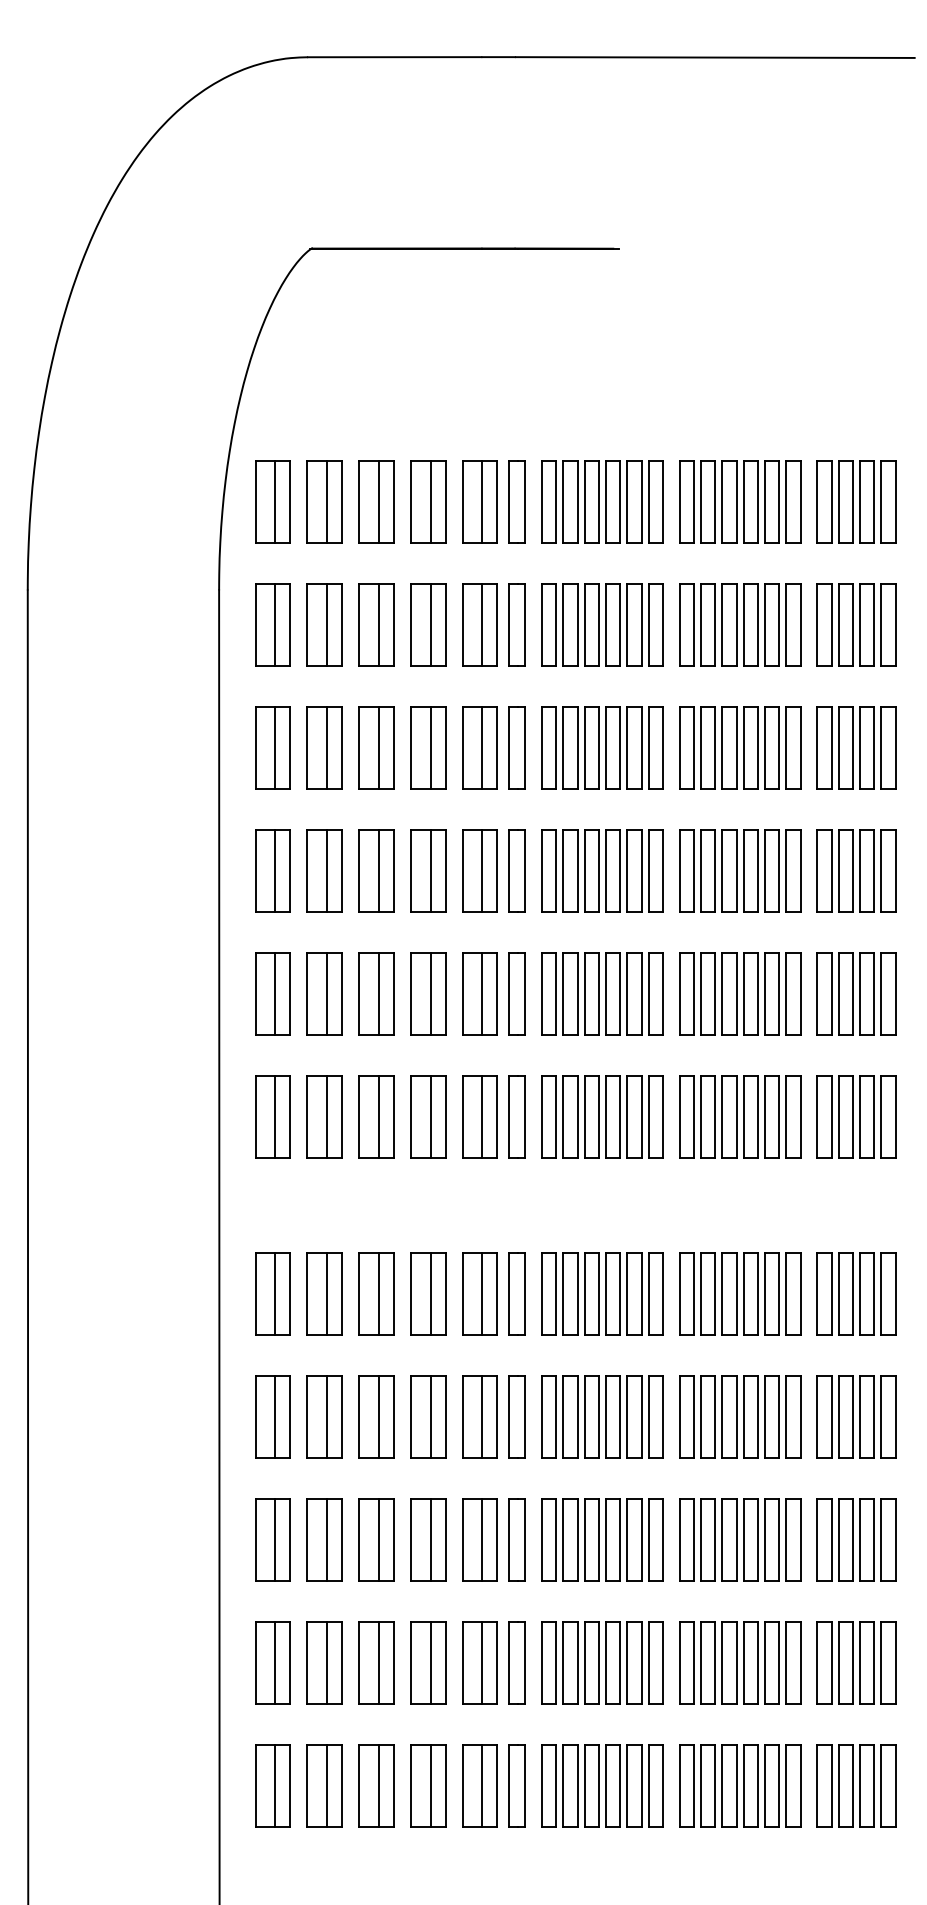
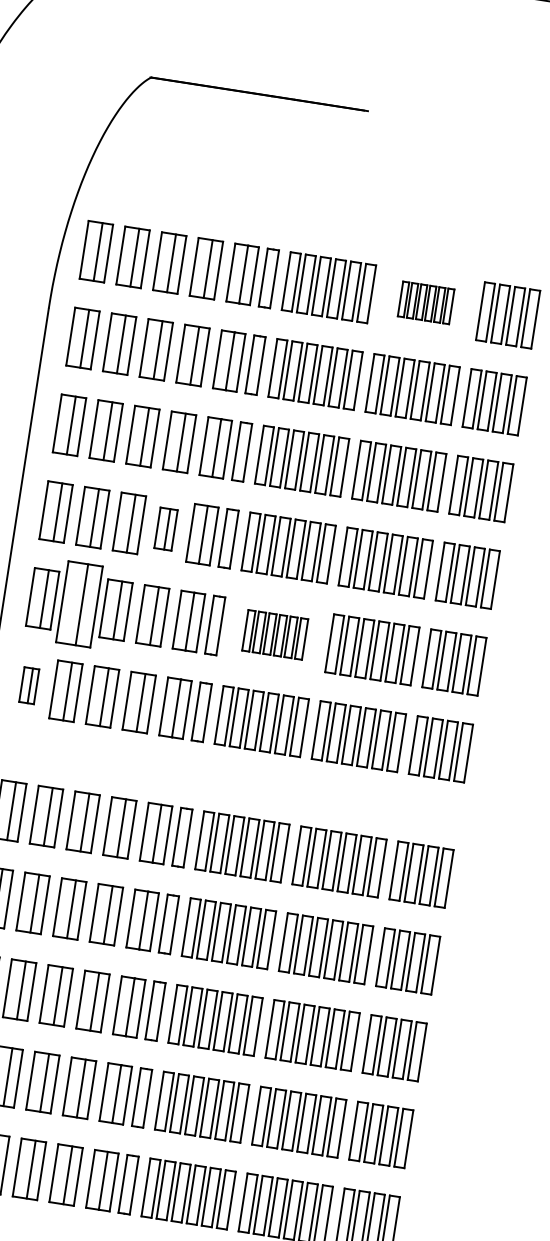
part: (740, 501) -> (426, 302), size x0.6
part: (428, 870) -> (165, 529), size x0.7
part: (324, 993) -> (79, 604), size x1.4
part: (602, 993) -> (275, 634), size x0.7
part: (272, 1116) -> (29, 685), size x0.6

